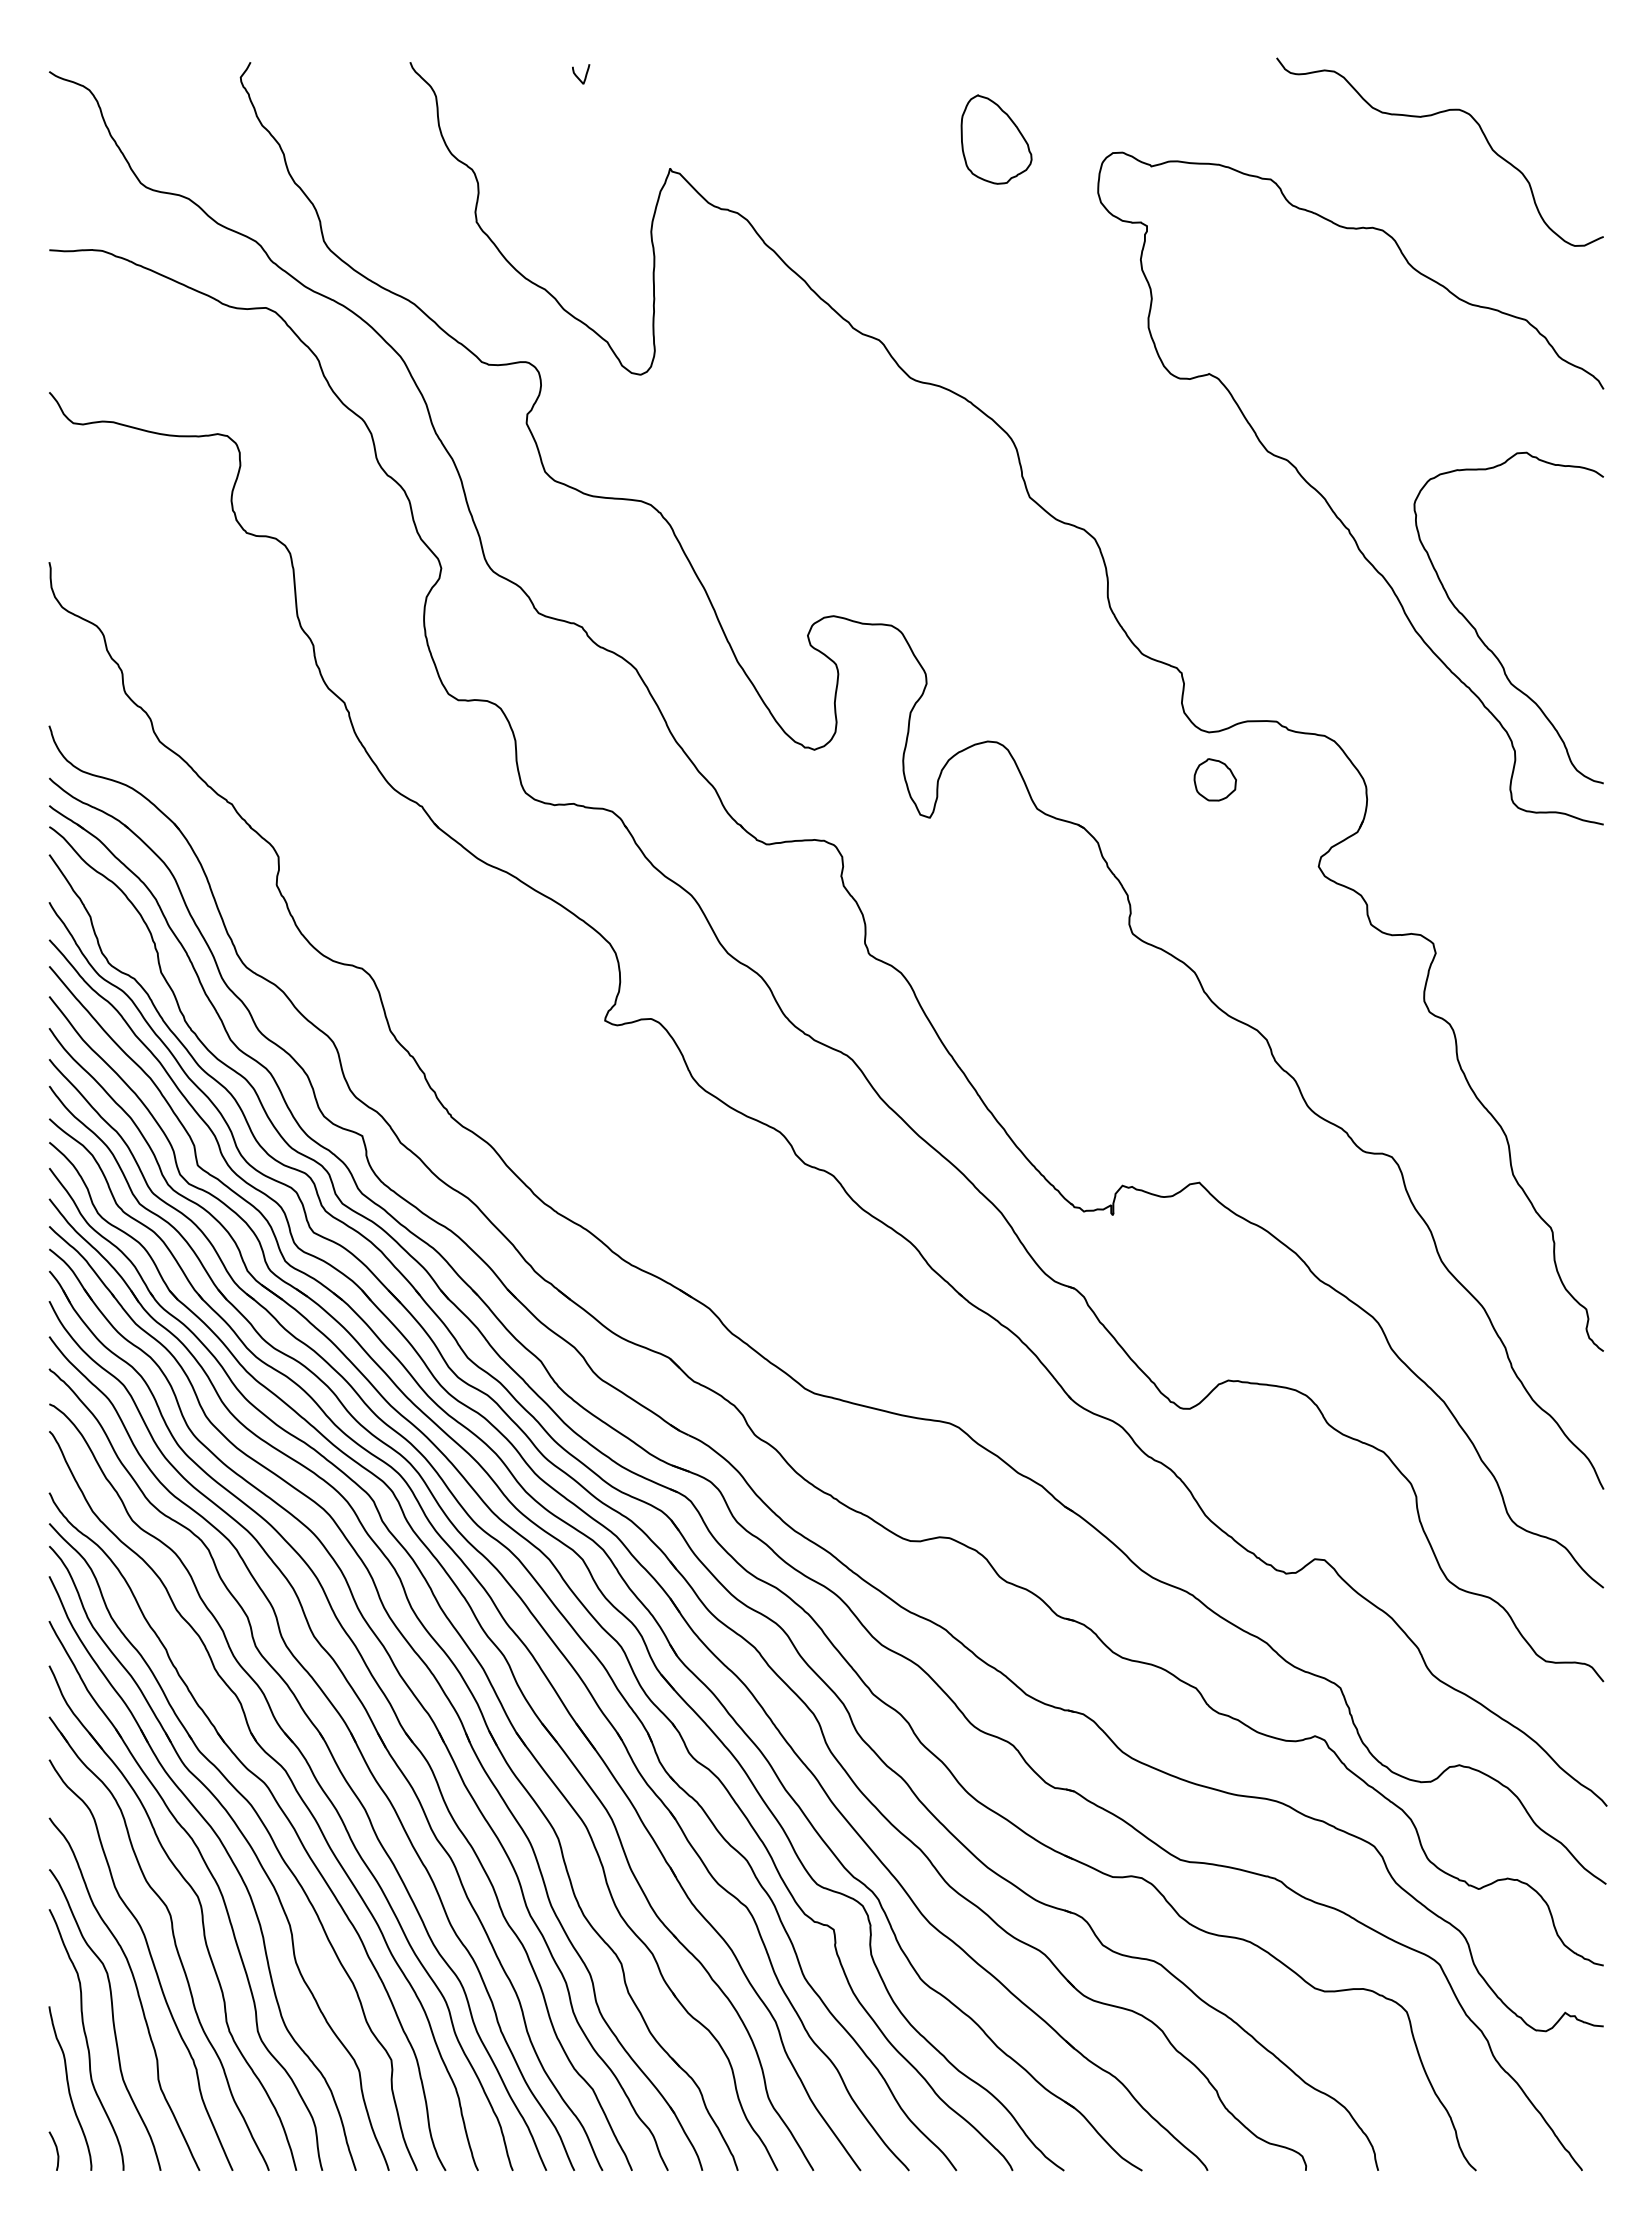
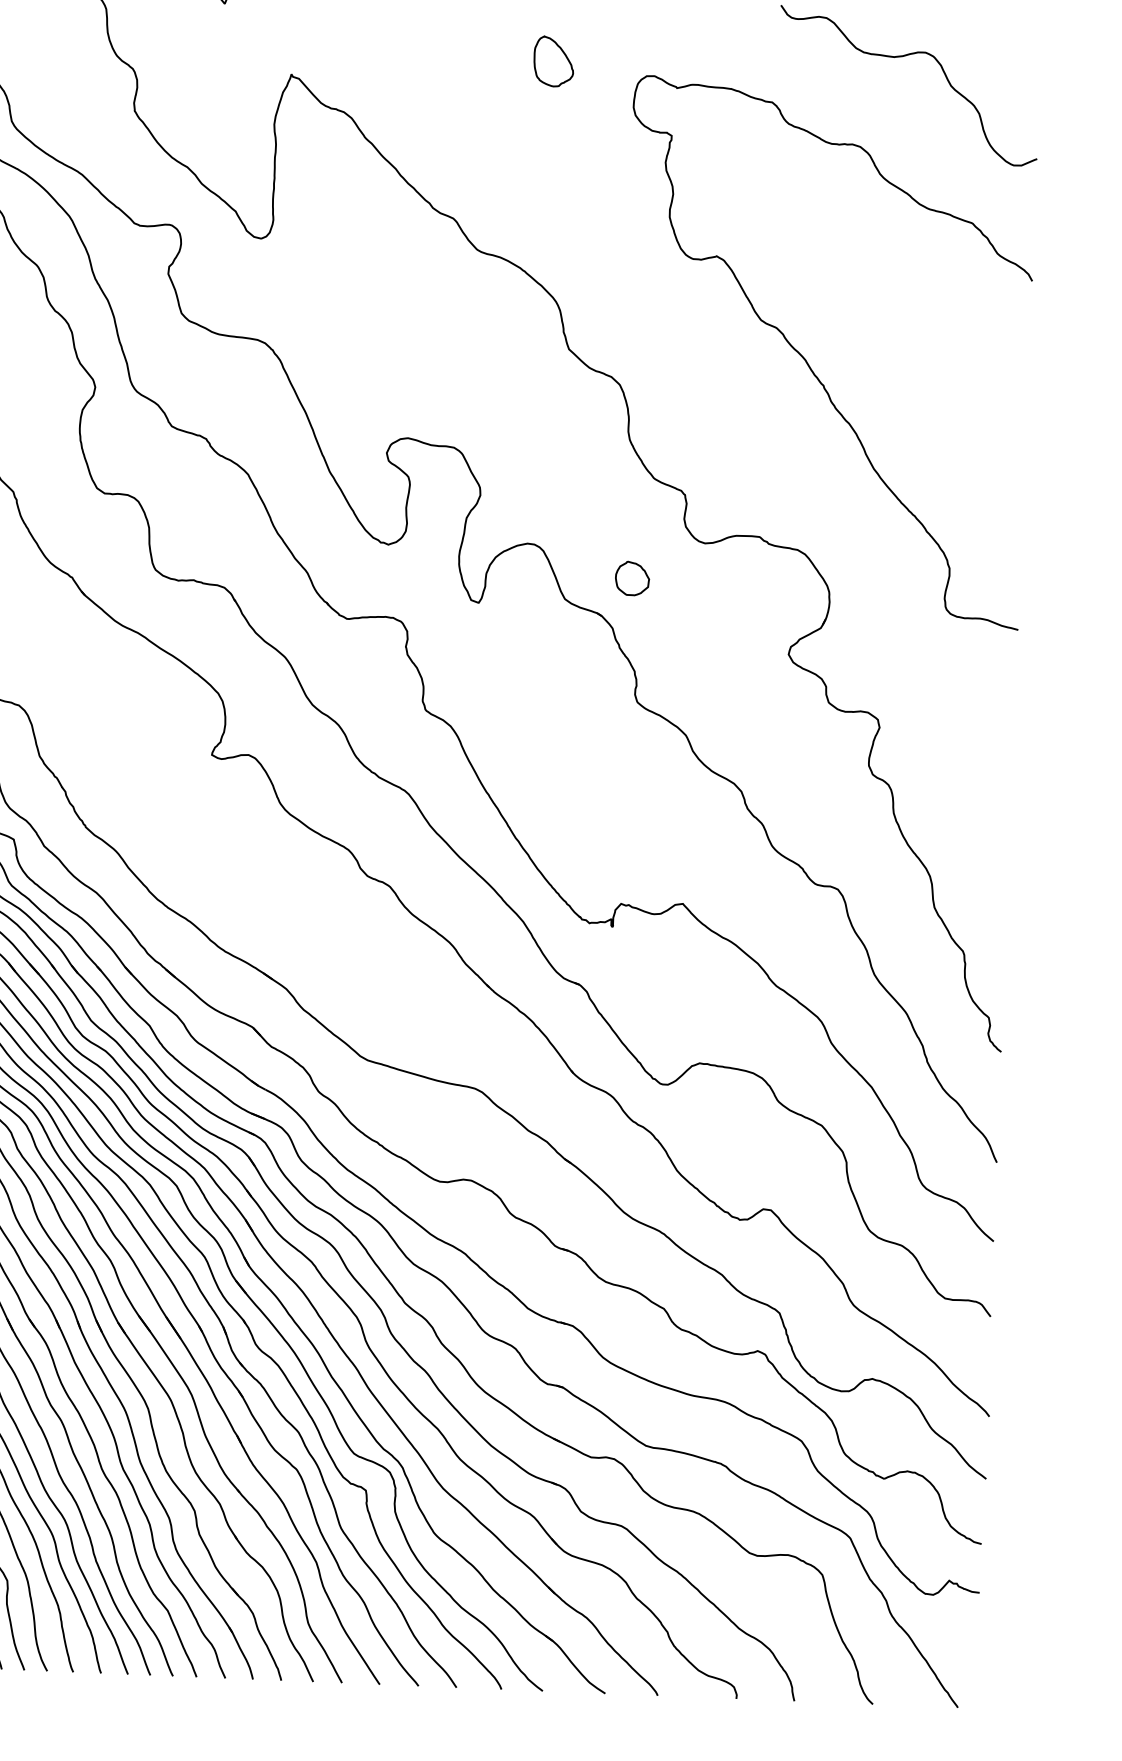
part: (996, 139) -> (553, 61), size x0.7
curve: (1477, 631) -> (923, 471), removed
part: (1214, 779) -> (631, 578), moved

